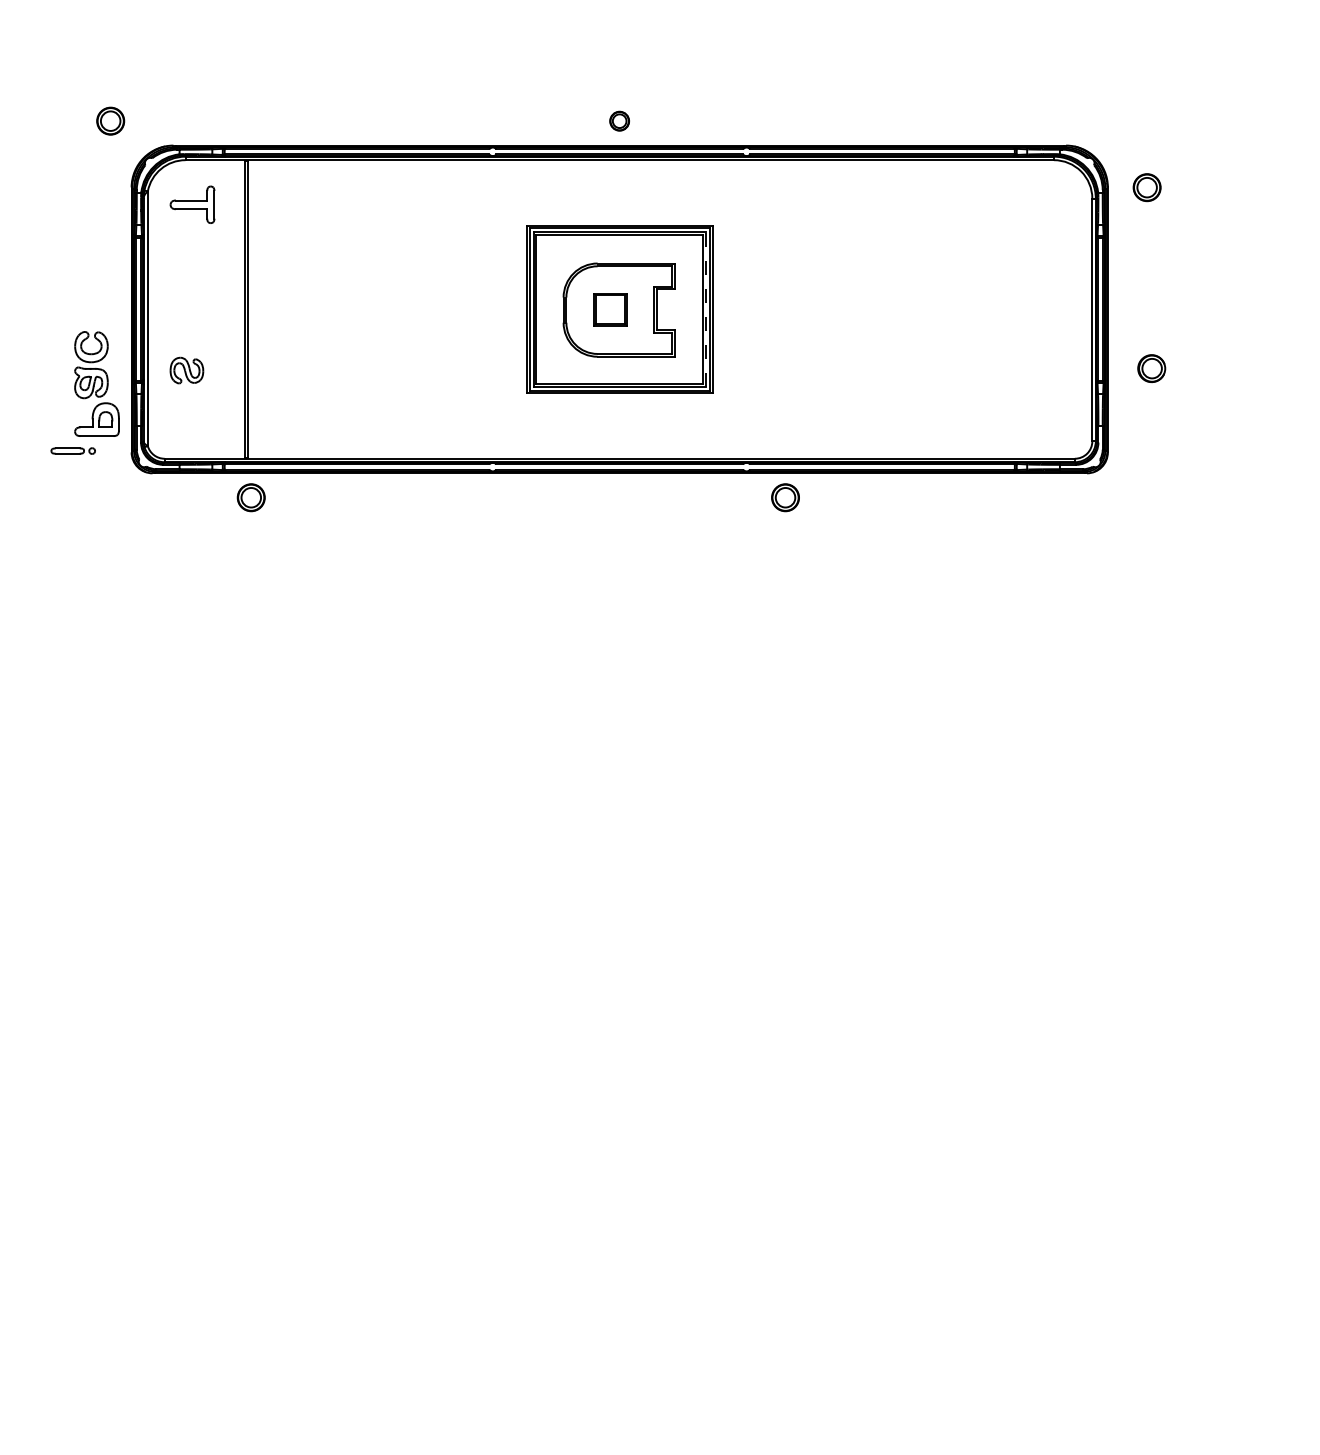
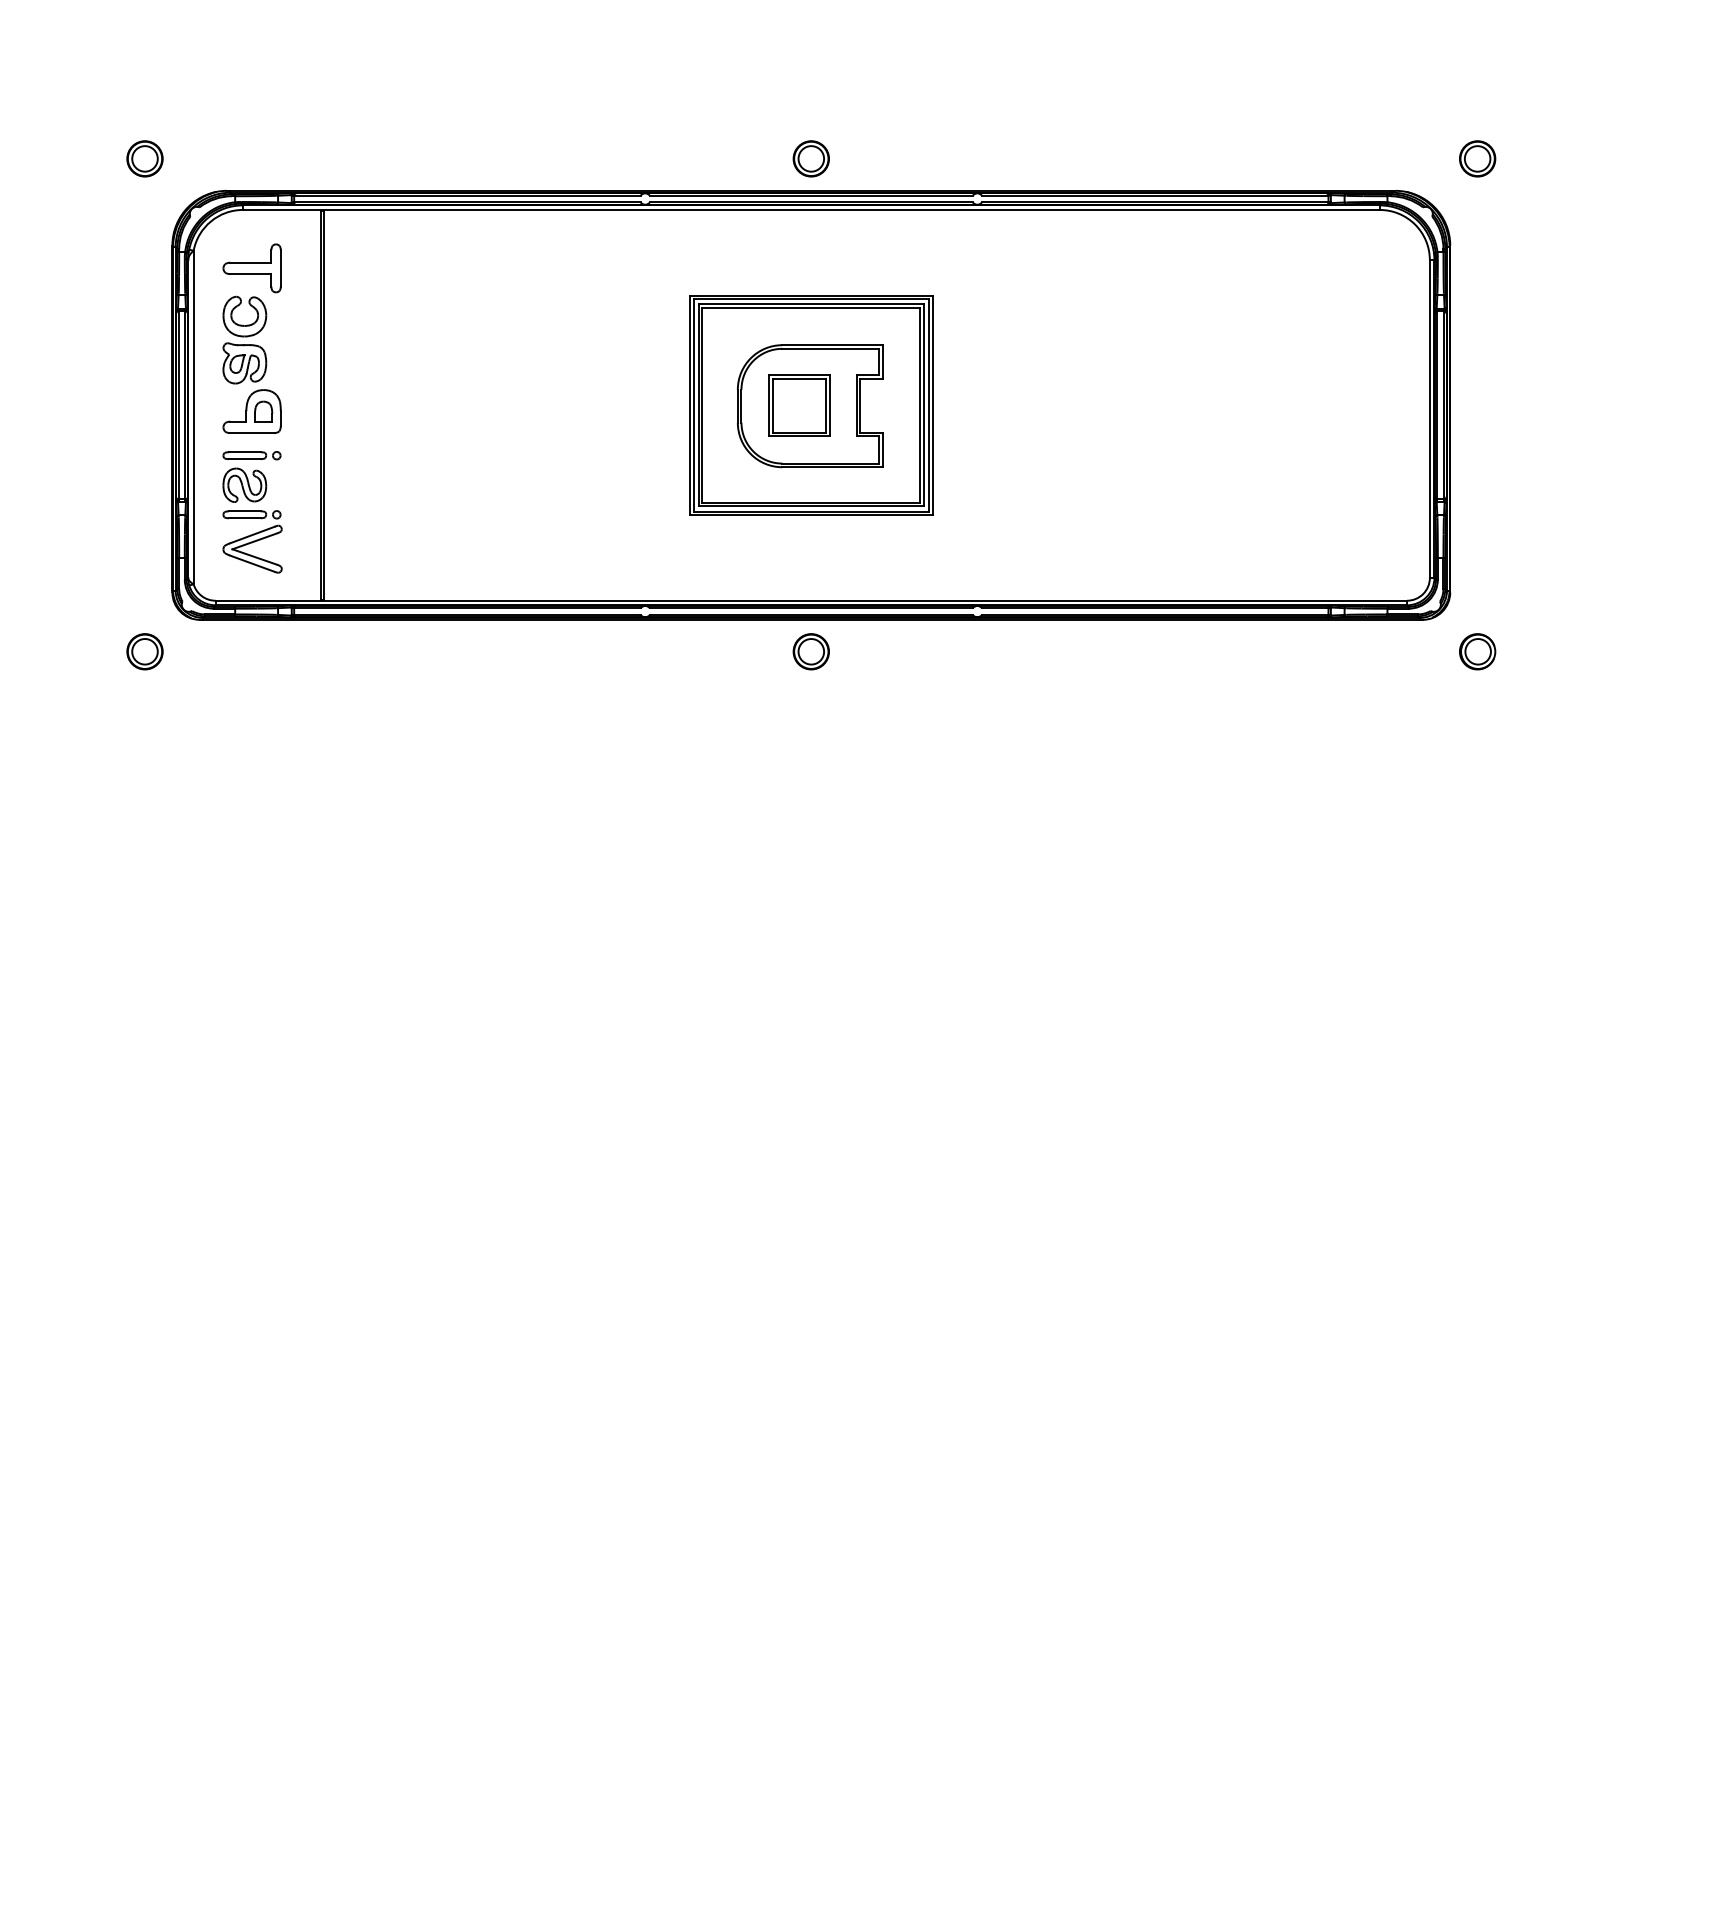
part: (619, 120) -> (810, 158), size x1.43
part: (1147, 187) -> (1477, 158), moved
line: (706, 308) -> (924, 404), dashed -> solid
part: (610, 309) -> (799, 405), size x1.43
part: (1151, 368) -> (1477, 651), moved
part: (96, 383) -> (251, 364), moved
part: (192, 413) -> (252, 541), added
part: (72, 450) -> (251, 455), moved
part: (250, 497) -> (144, 651), moved
part: (784, 497) -> (810, 651), moved

